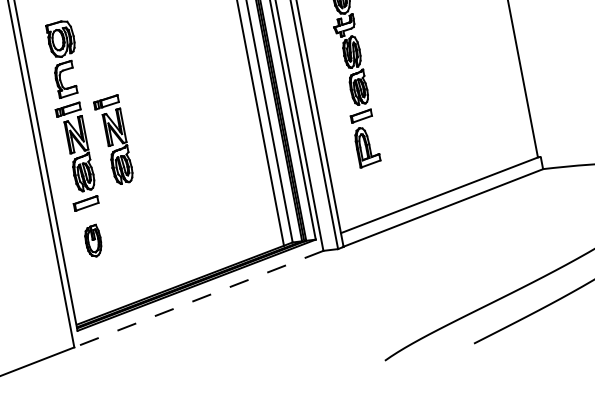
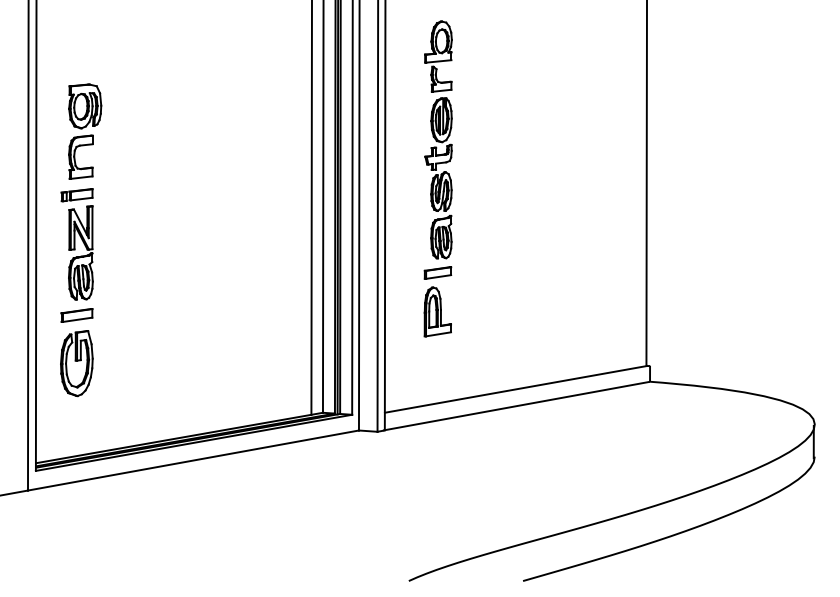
part: (113, 140) -> (125, 244), removed
part: (93, 241) -> (76, 363), size x1.67
line: (198, 299) -> (193, 460), dashed -> solid

